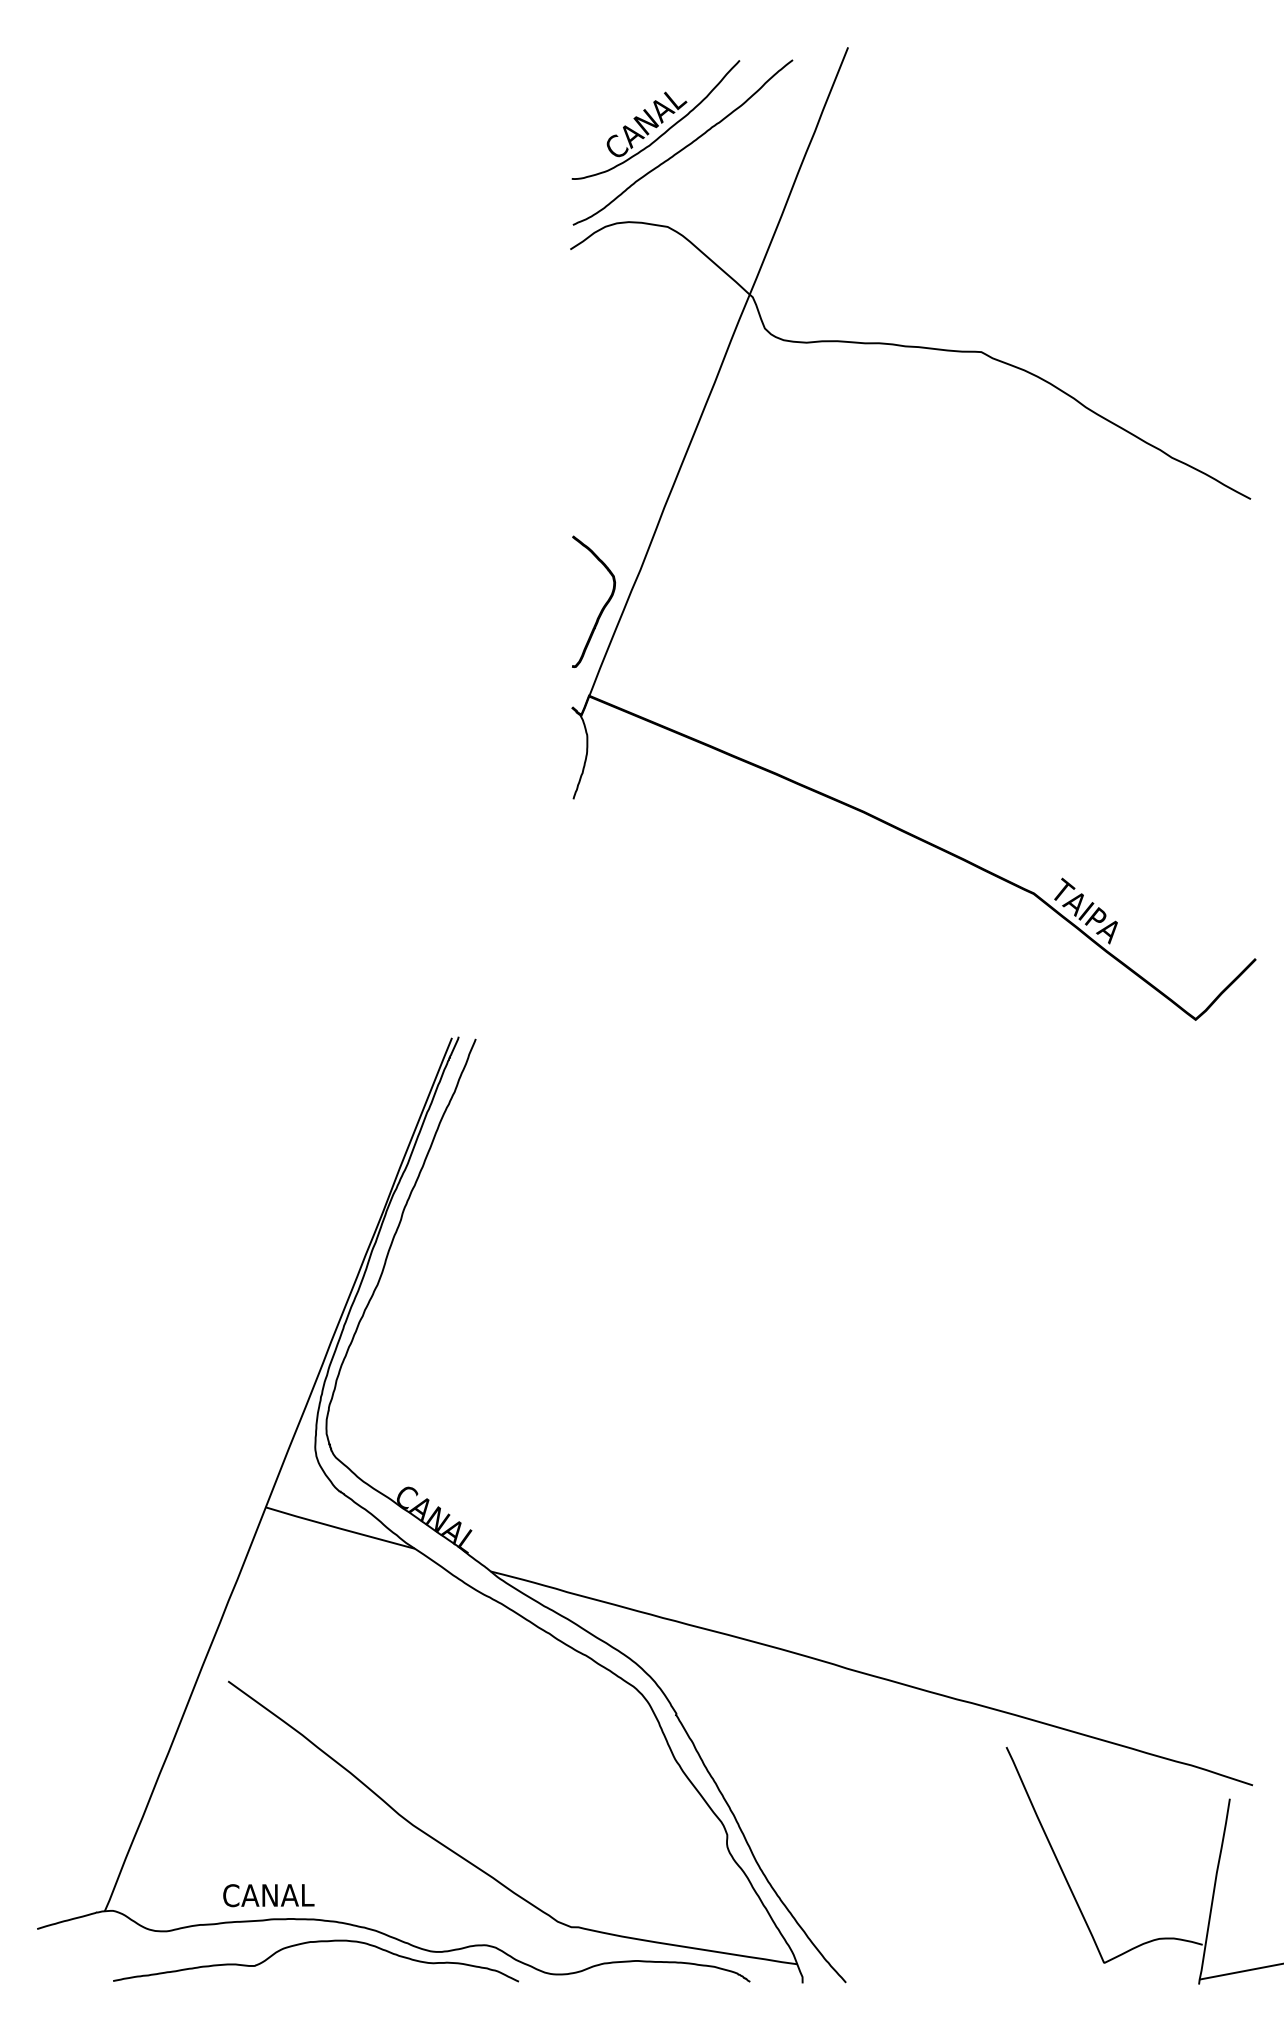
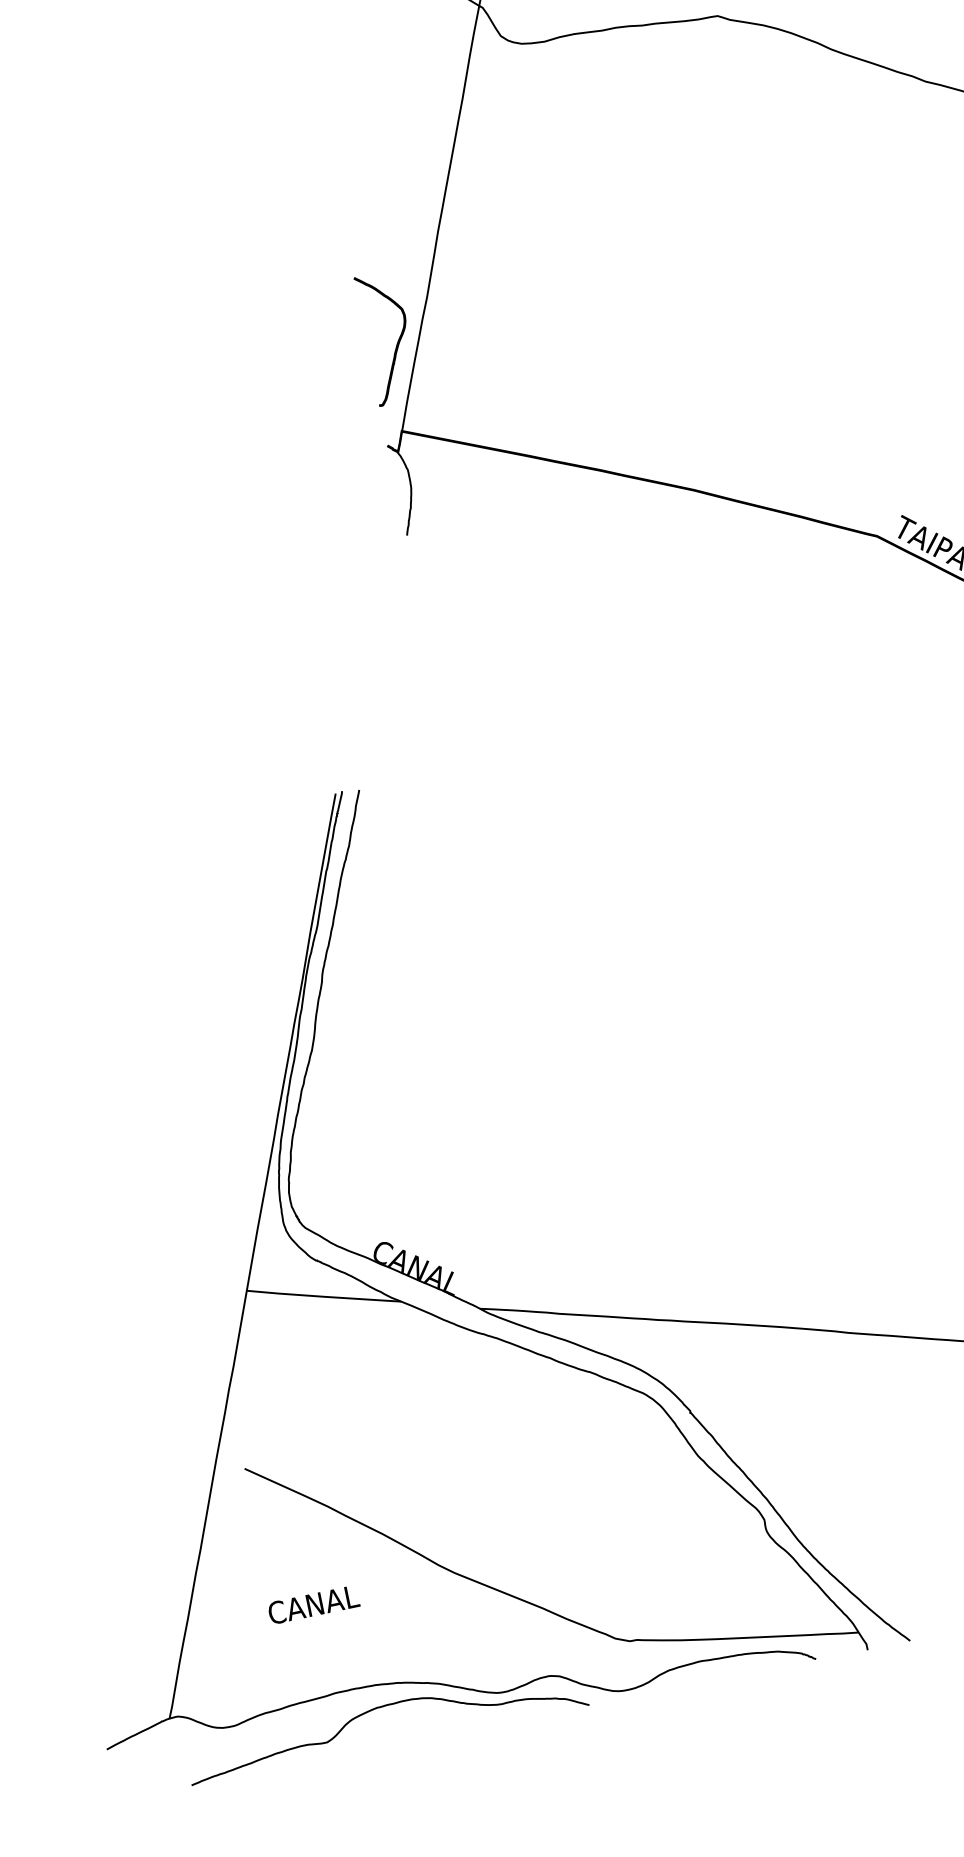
text: (268, 1895) -> (313, 1604), moved

